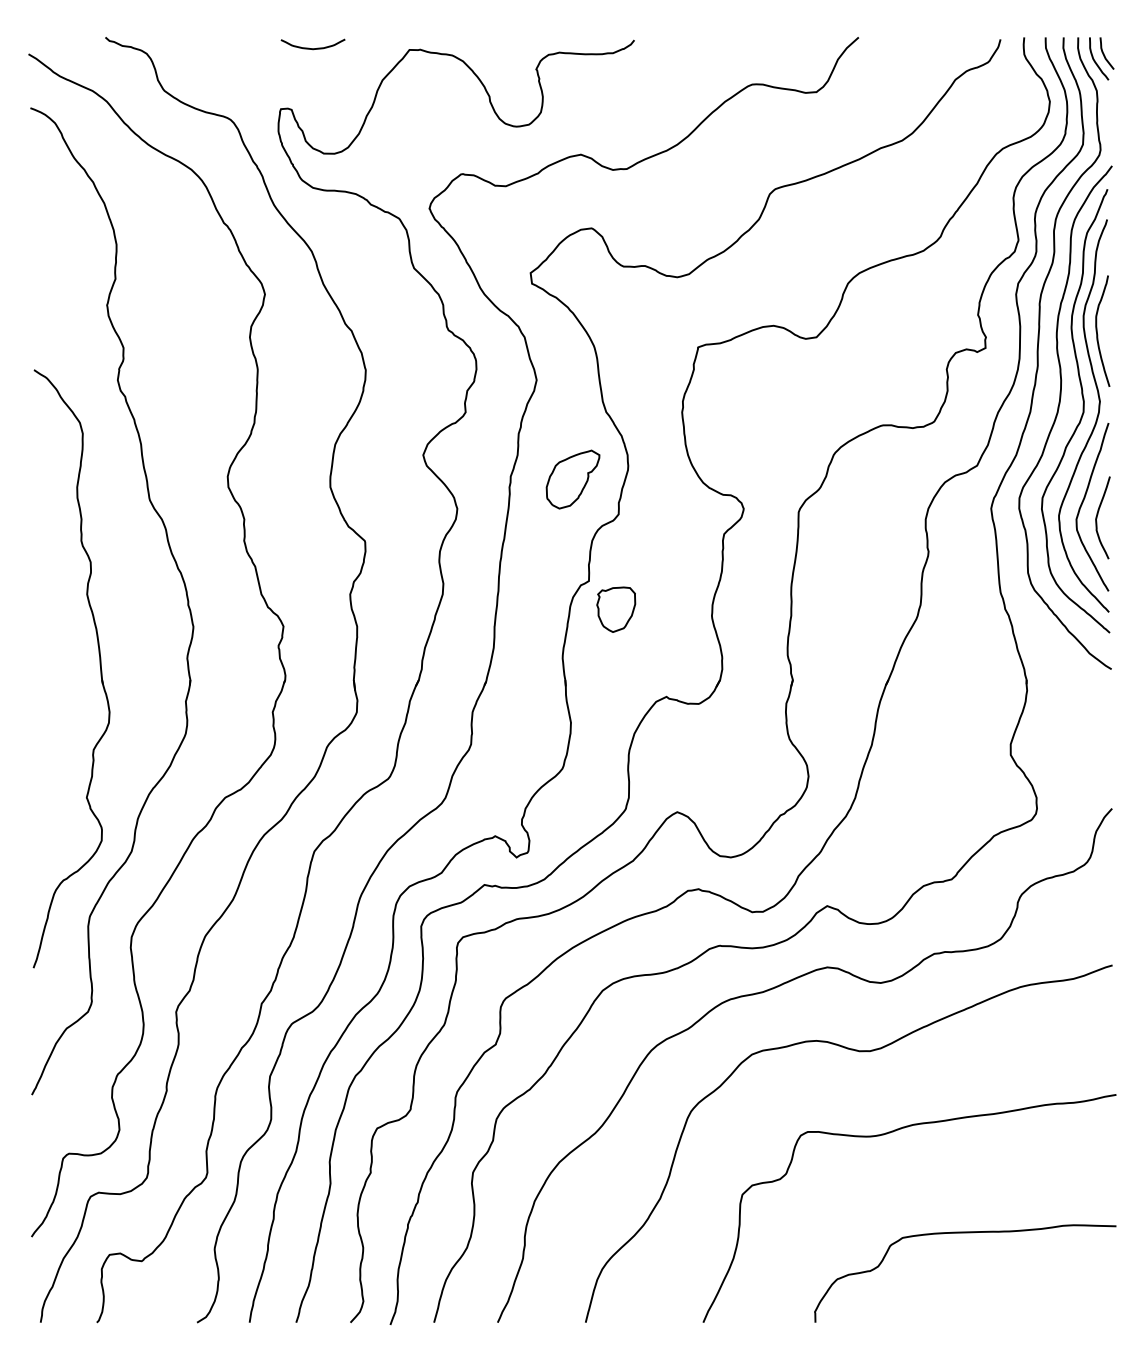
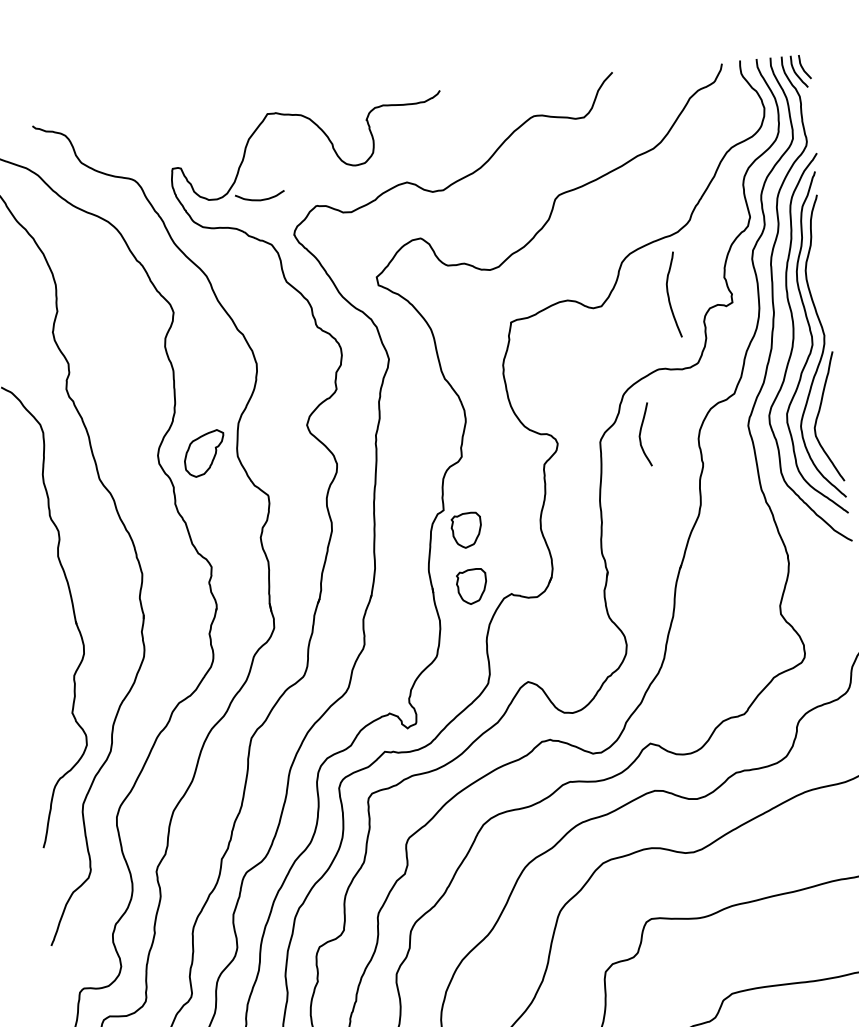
curve: (312, 48) -> (259, 199), moved
curve: (1097, 330) -> (668, 294), moved
part: (572, 479) -> (204, 453), moved
curve: (1098, 514) -> (641, 432), moved
part: (616, 682) -> (472, 586), added

